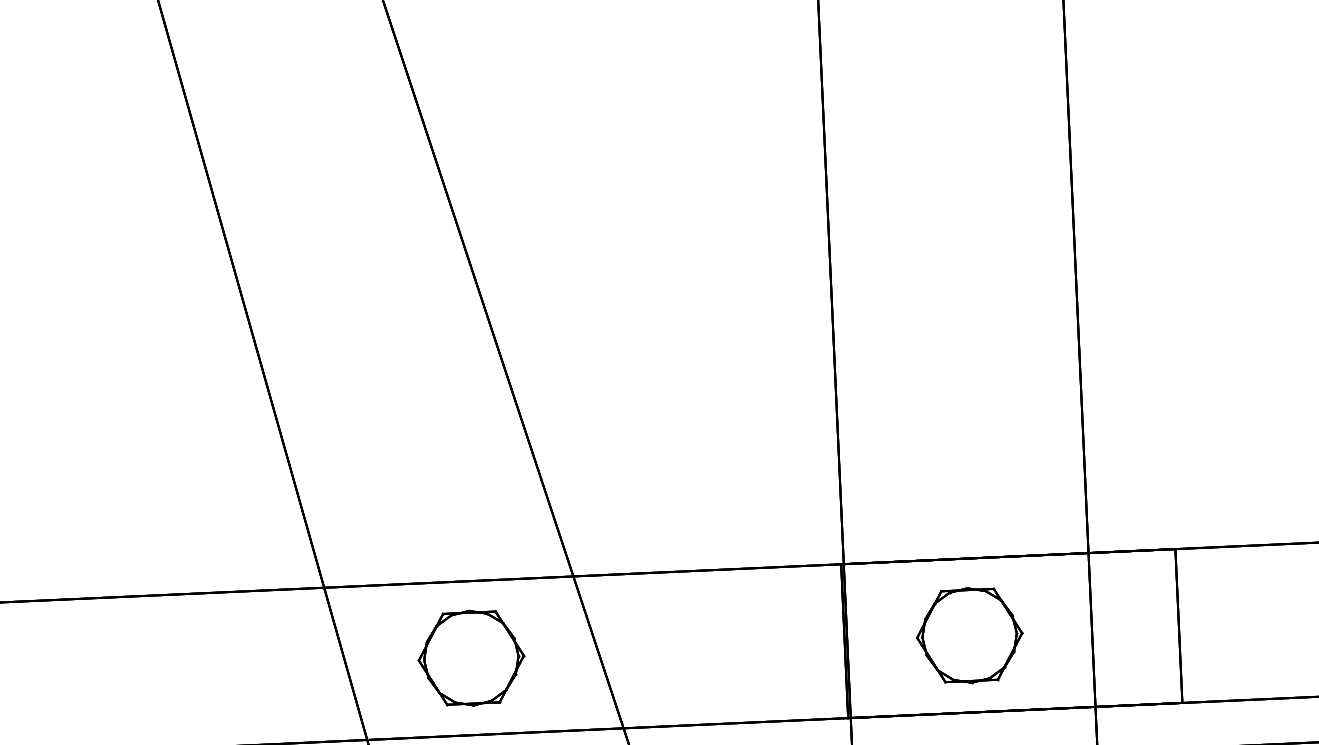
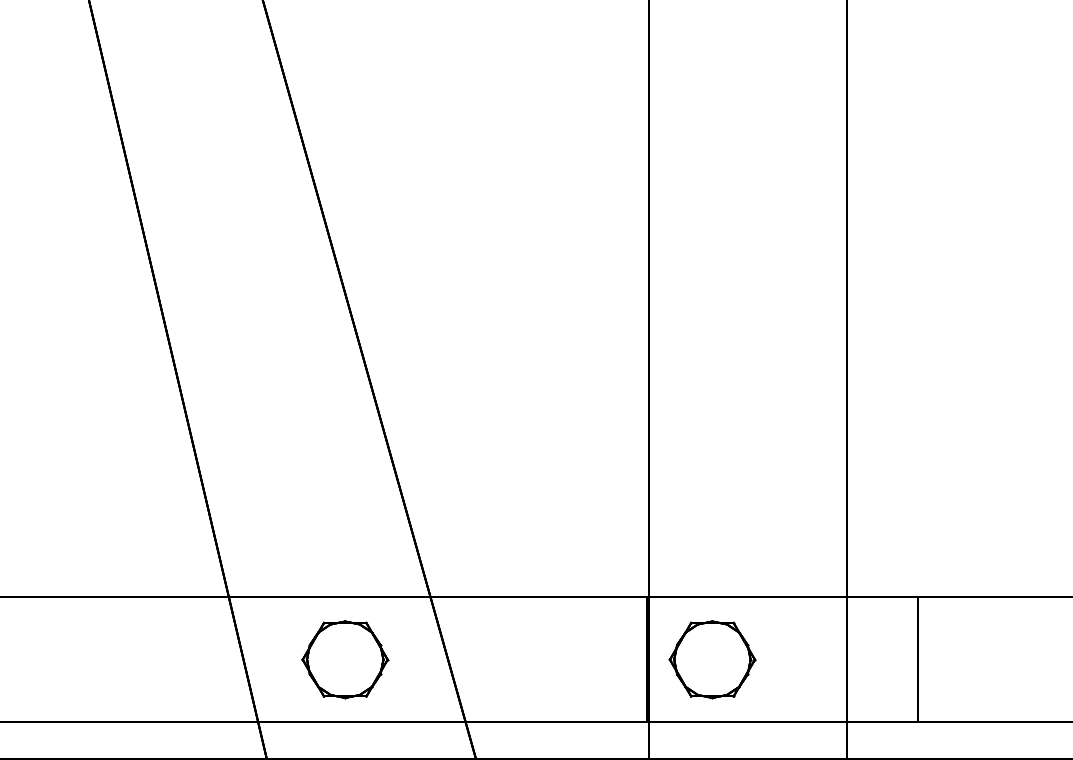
part: (969, 635) -> (712, 659), moved

